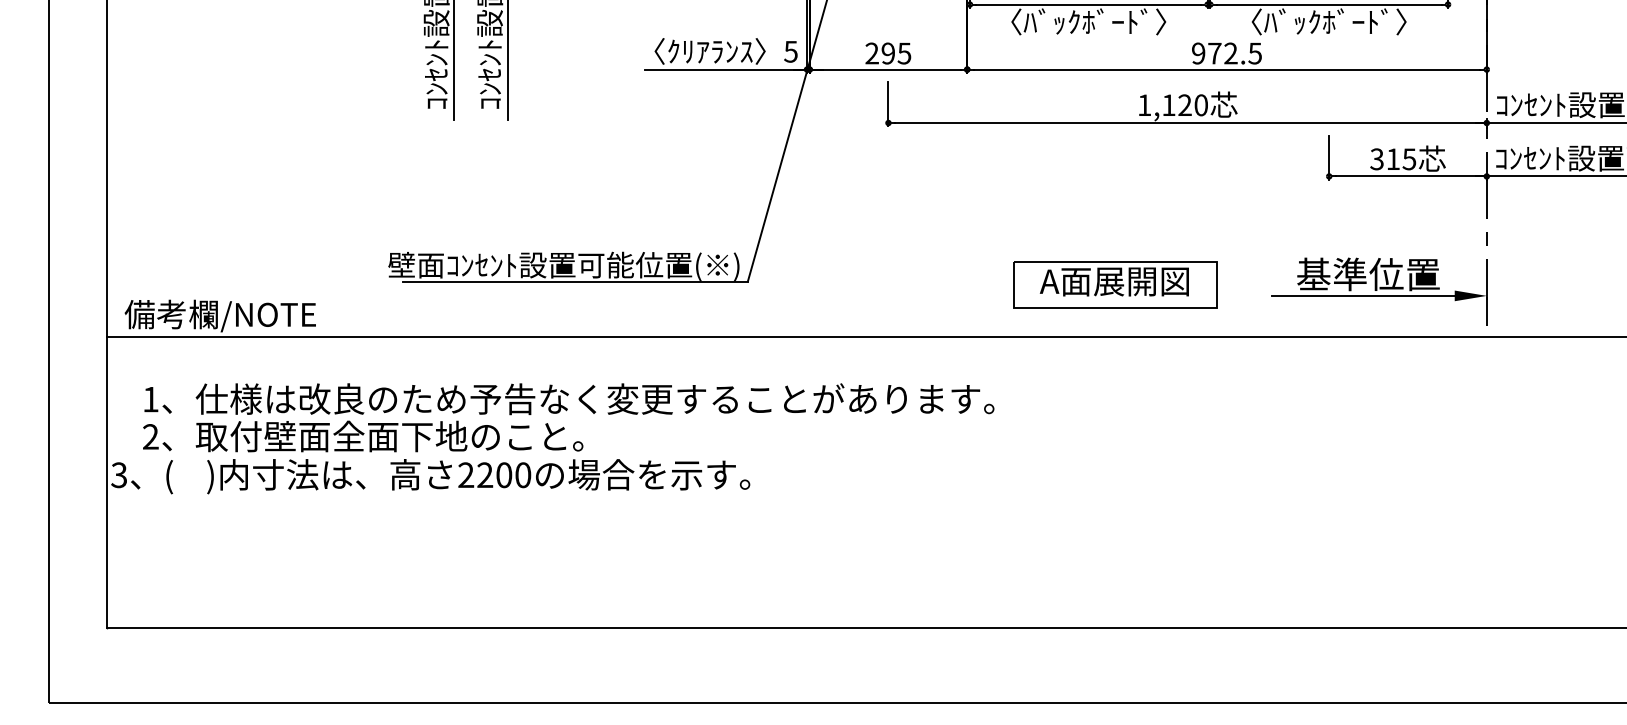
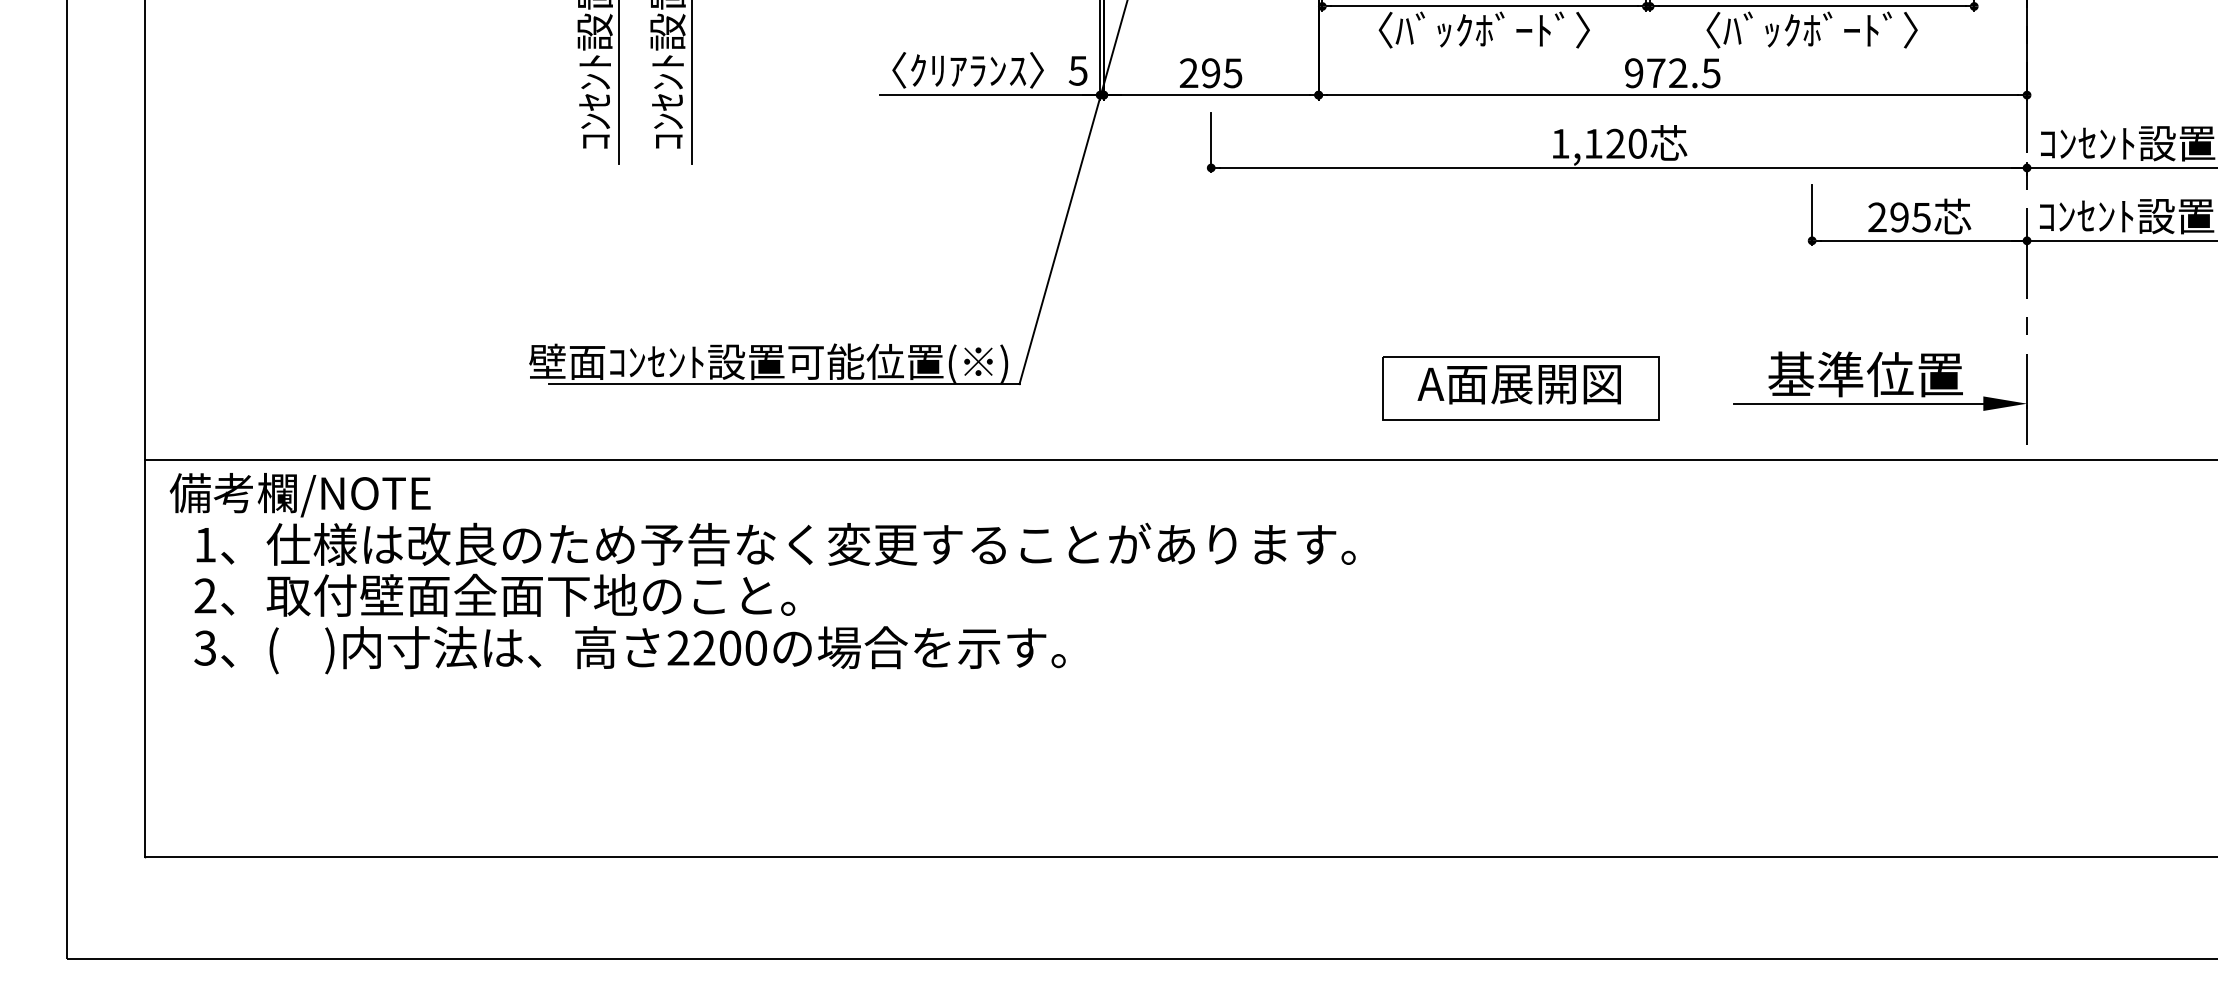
text: (1385, 159) -> (1888, 217), 315 -> 295
text: (219, 316) -> (299, 495), moved
text: (430, 476) -> (629, 650), moved

